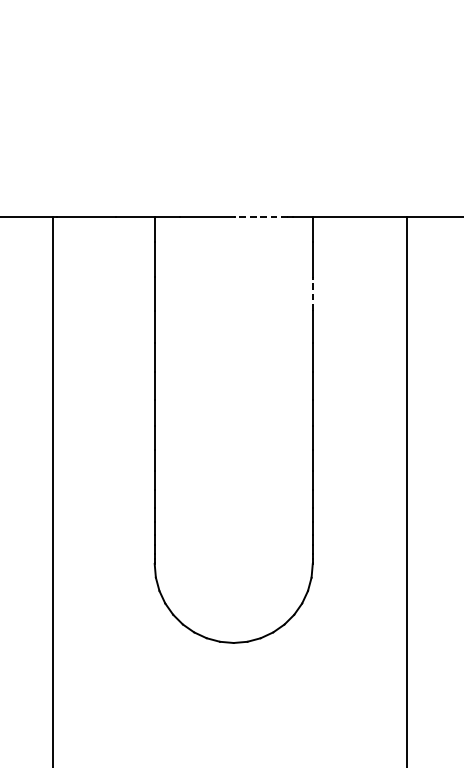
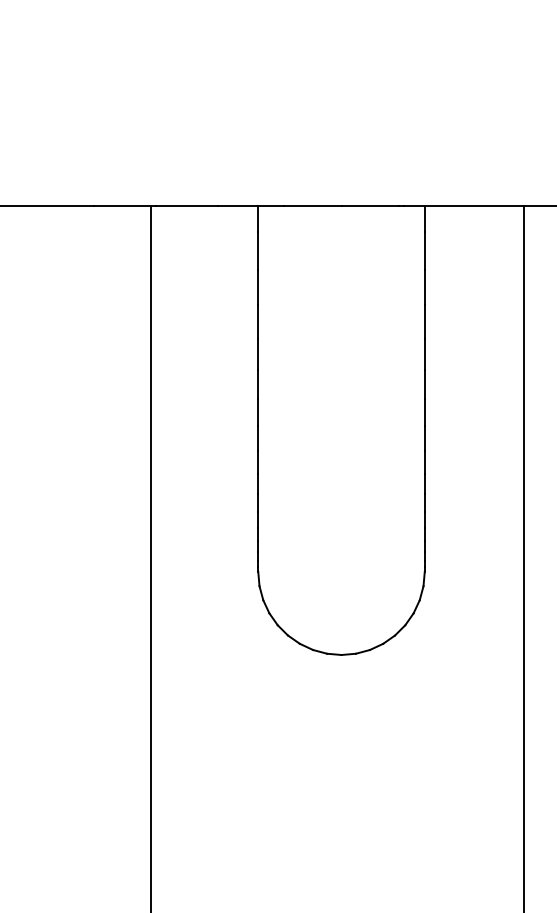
line: (260, 217) -> (369, 206), dashed -> solid
line: (312, 294) -> (424, 287), dashed -> solid

